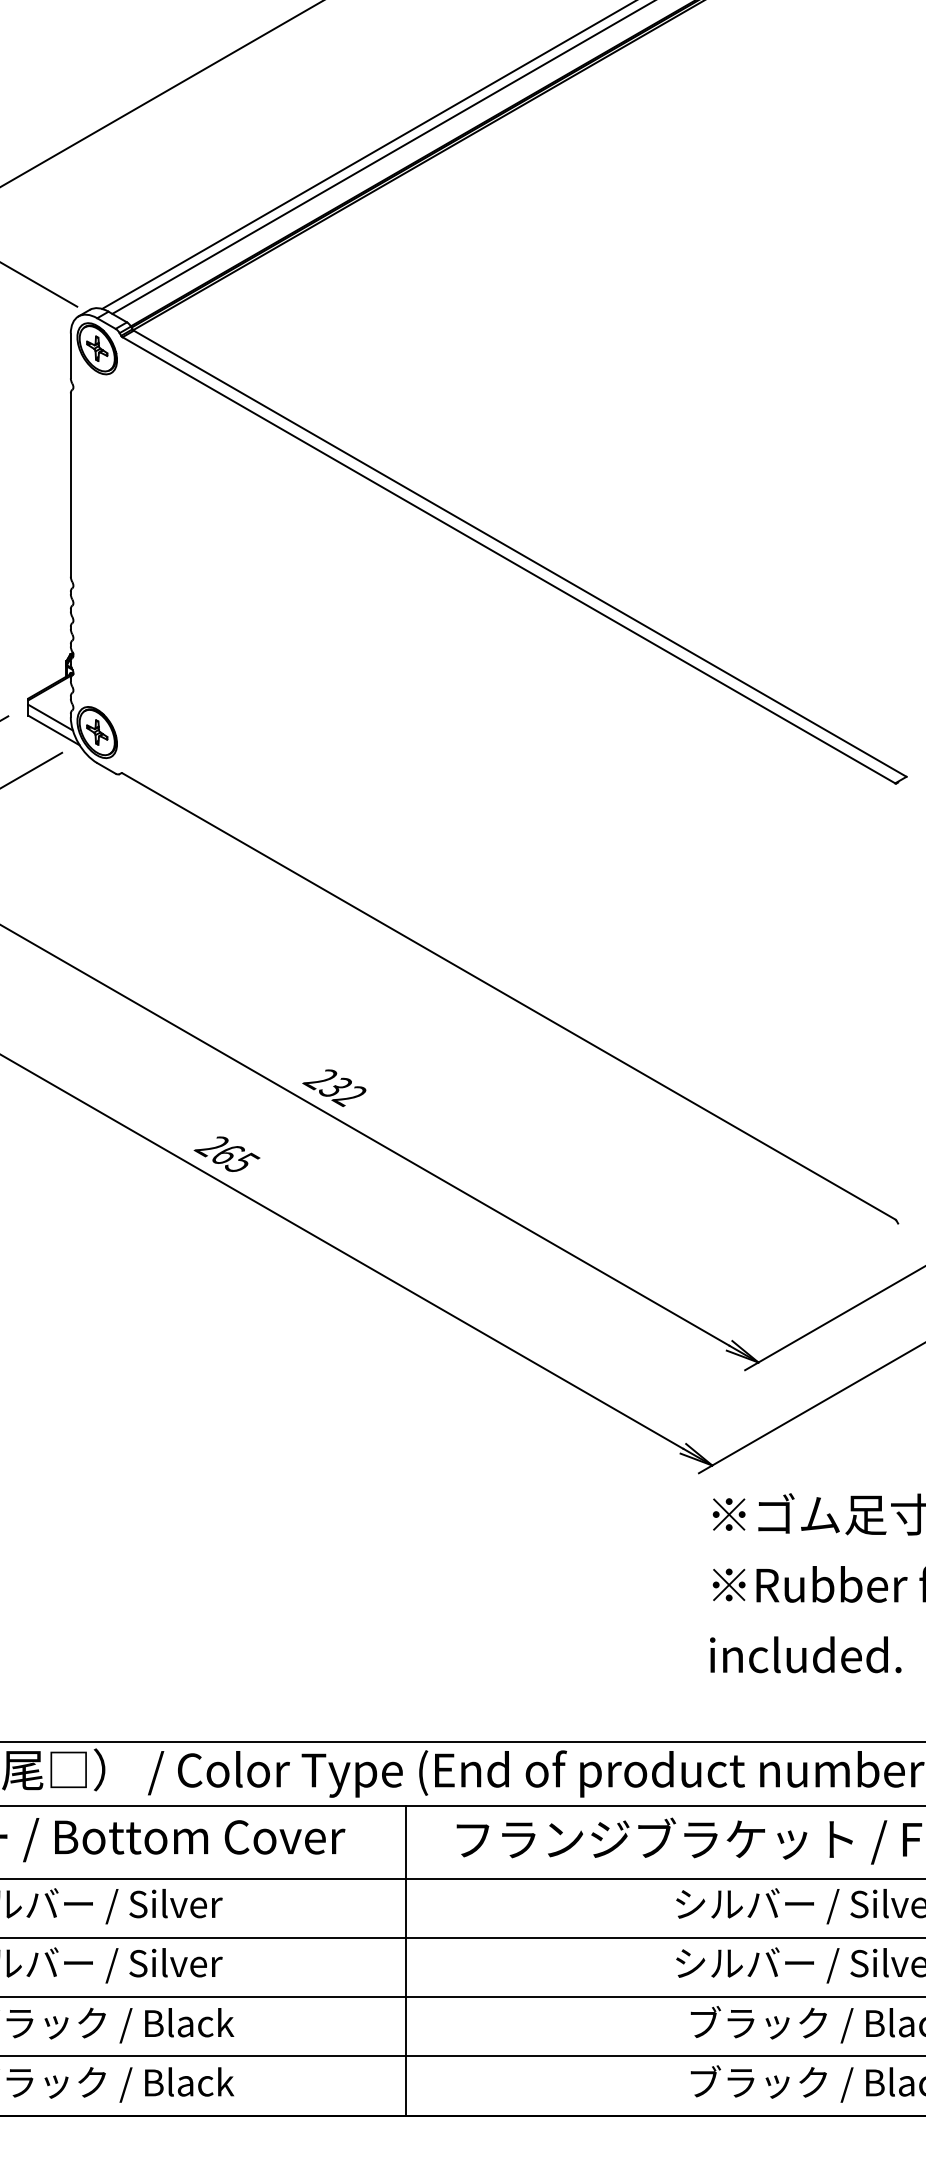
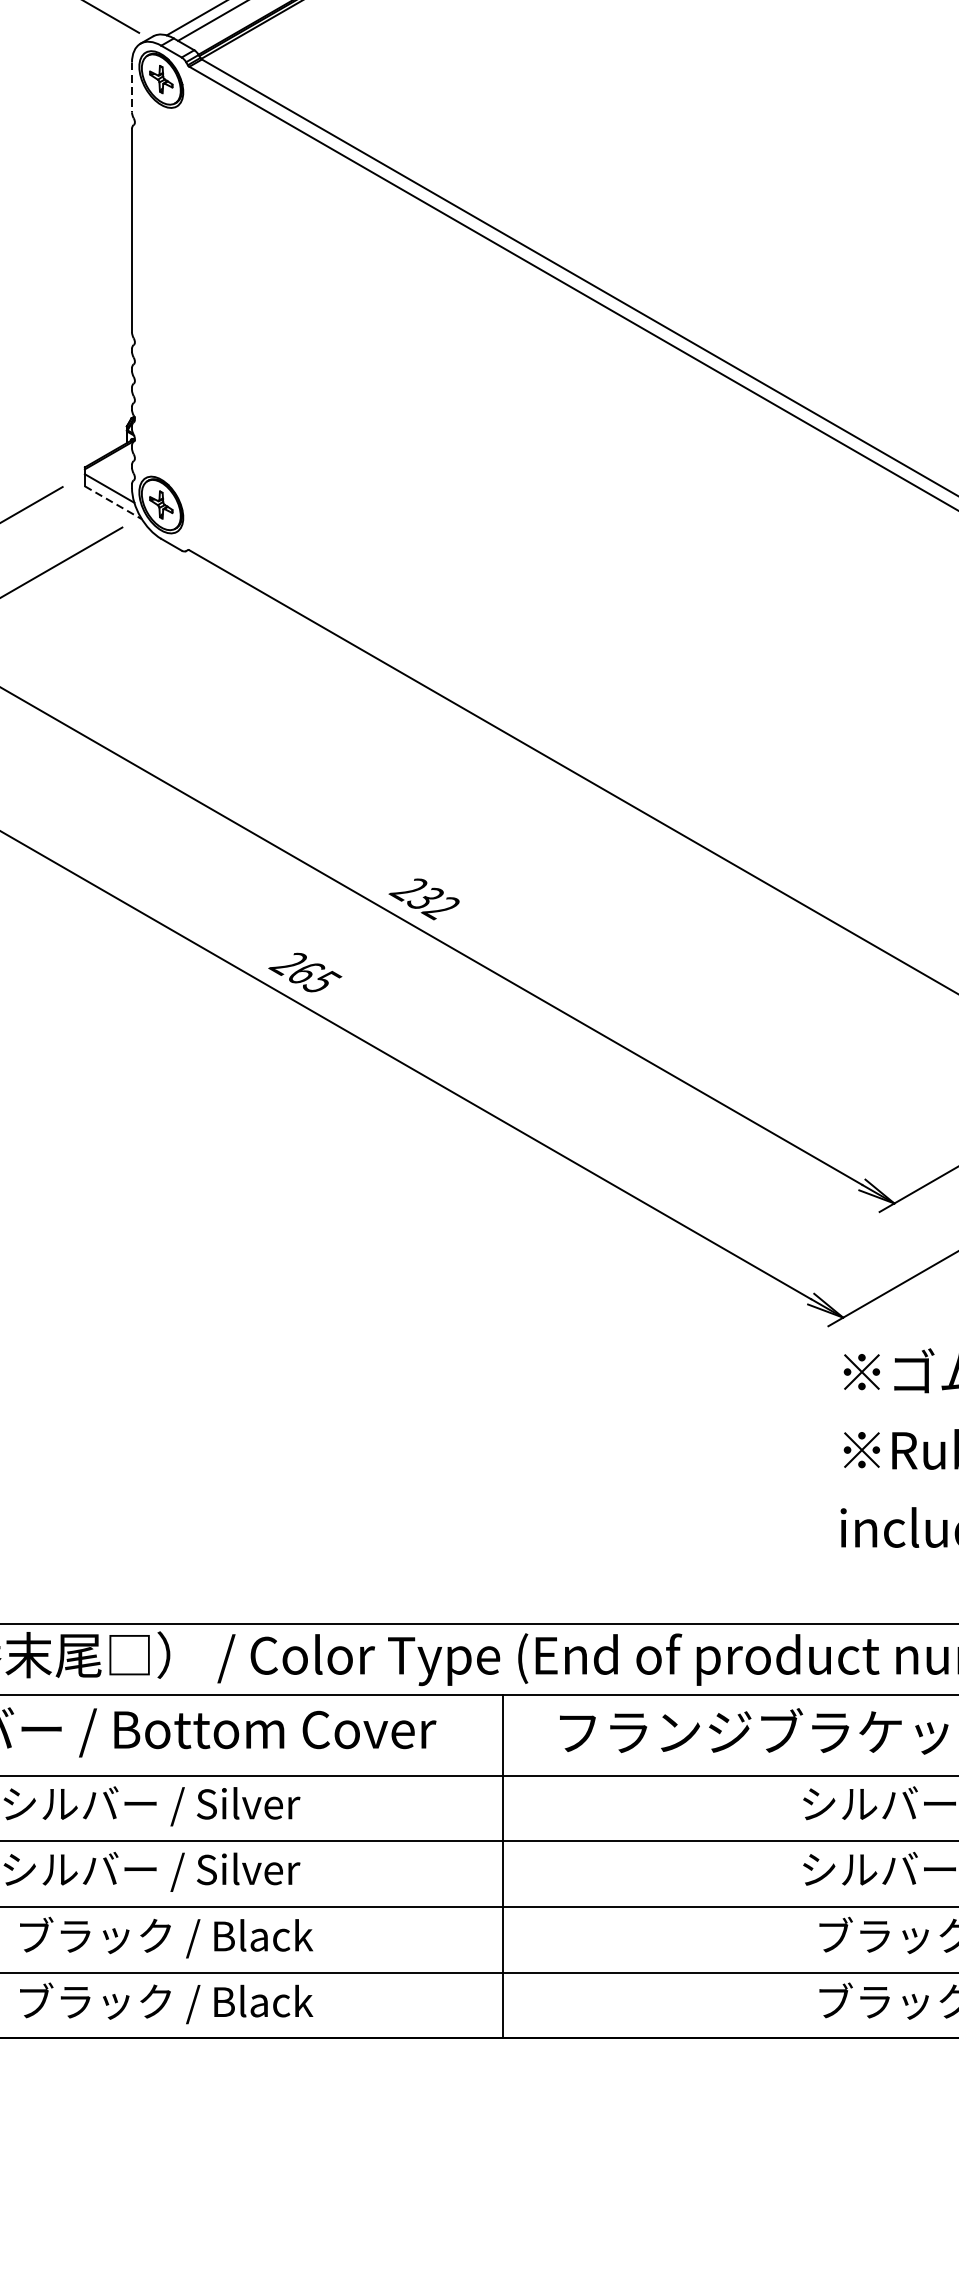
line: (70, 356) -> (131, 88), solid -> dashed
line: (54, 730) -> (113, 502), solid -> dashed

